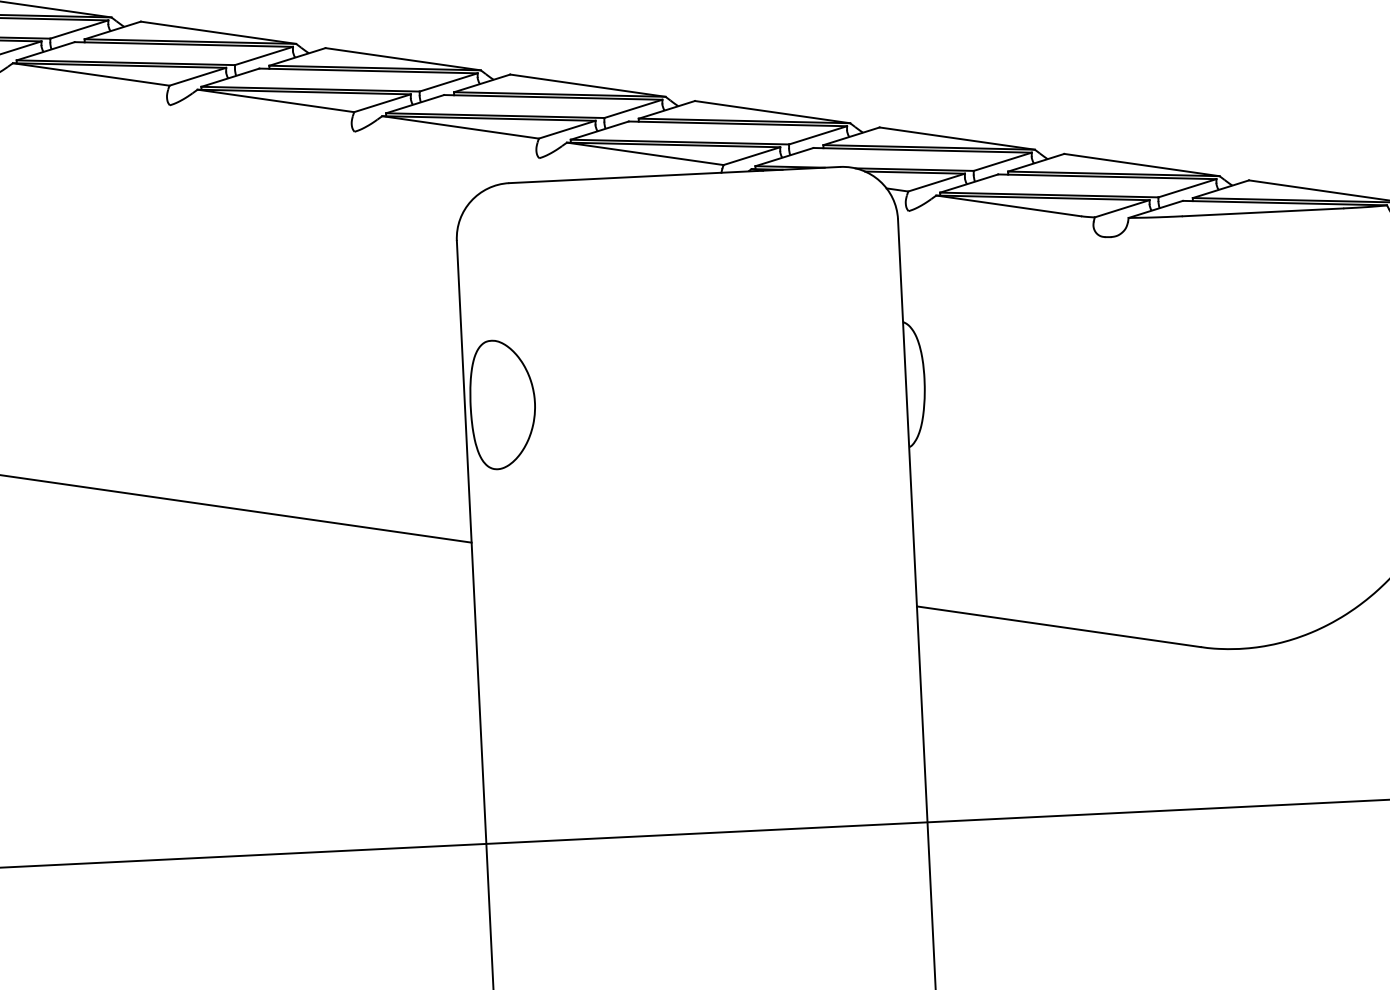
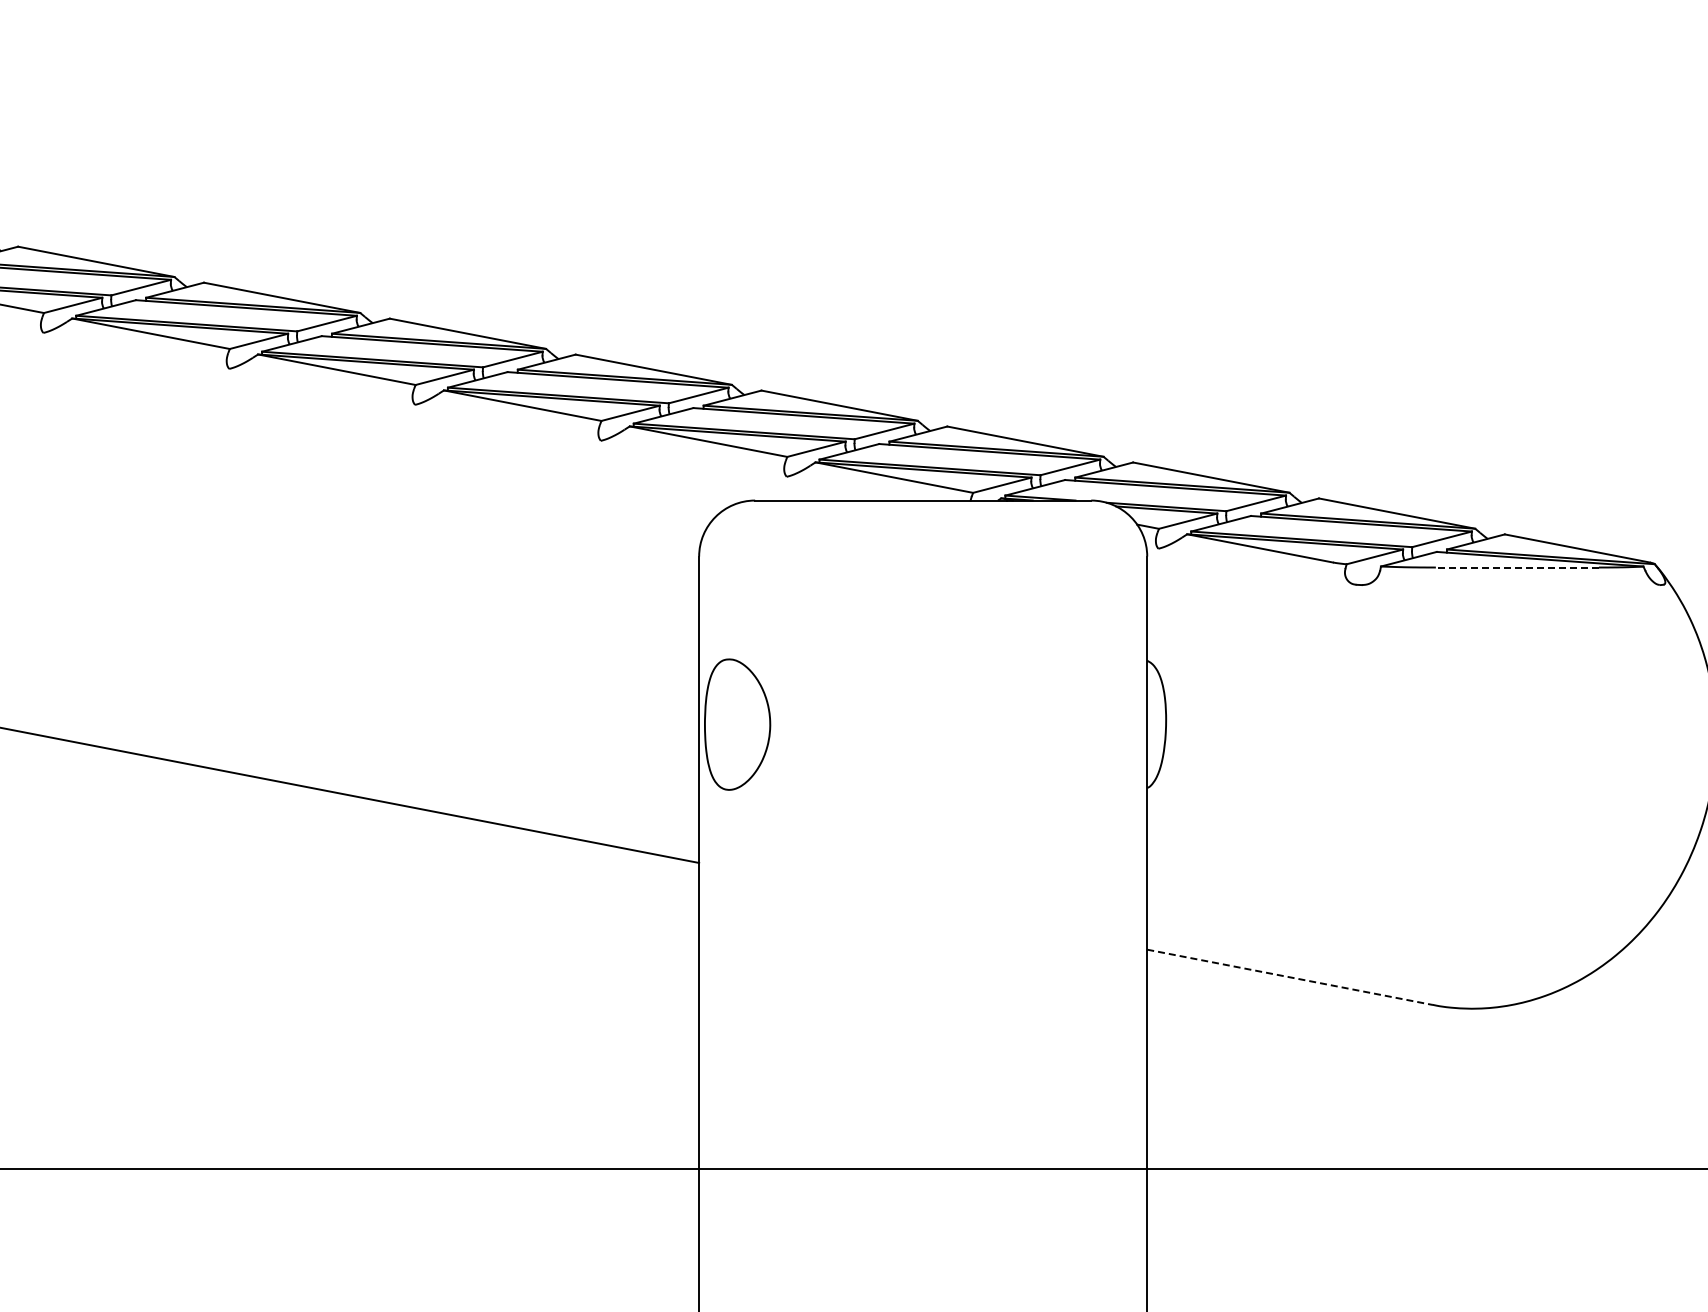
line: (1263, 212) -> (1517, 567), solid -> dashed
line: (1059, 626) -> (1290, 977), solid -> dashed

